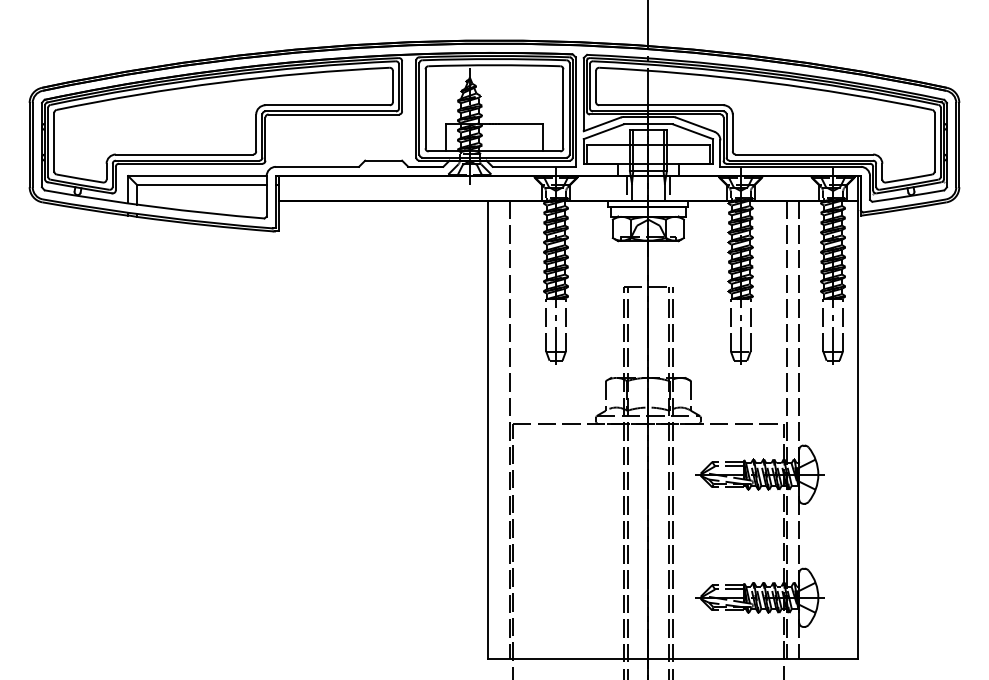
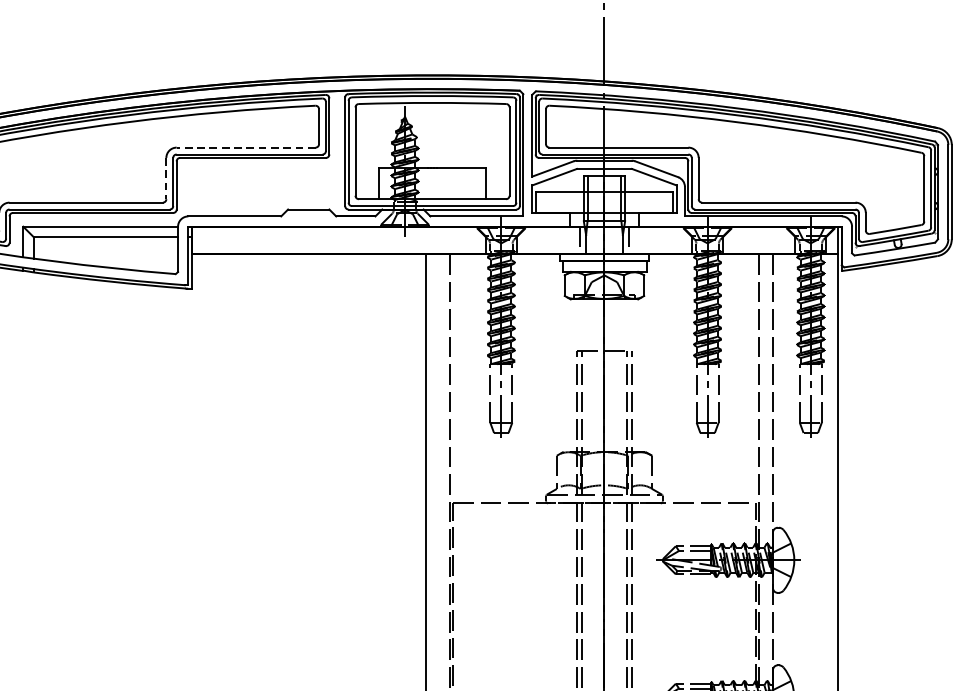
line: (327, 105) -> (245, 147), solid -> dashed
line: (256, 133) -> (166, 179), solid -> dashed

